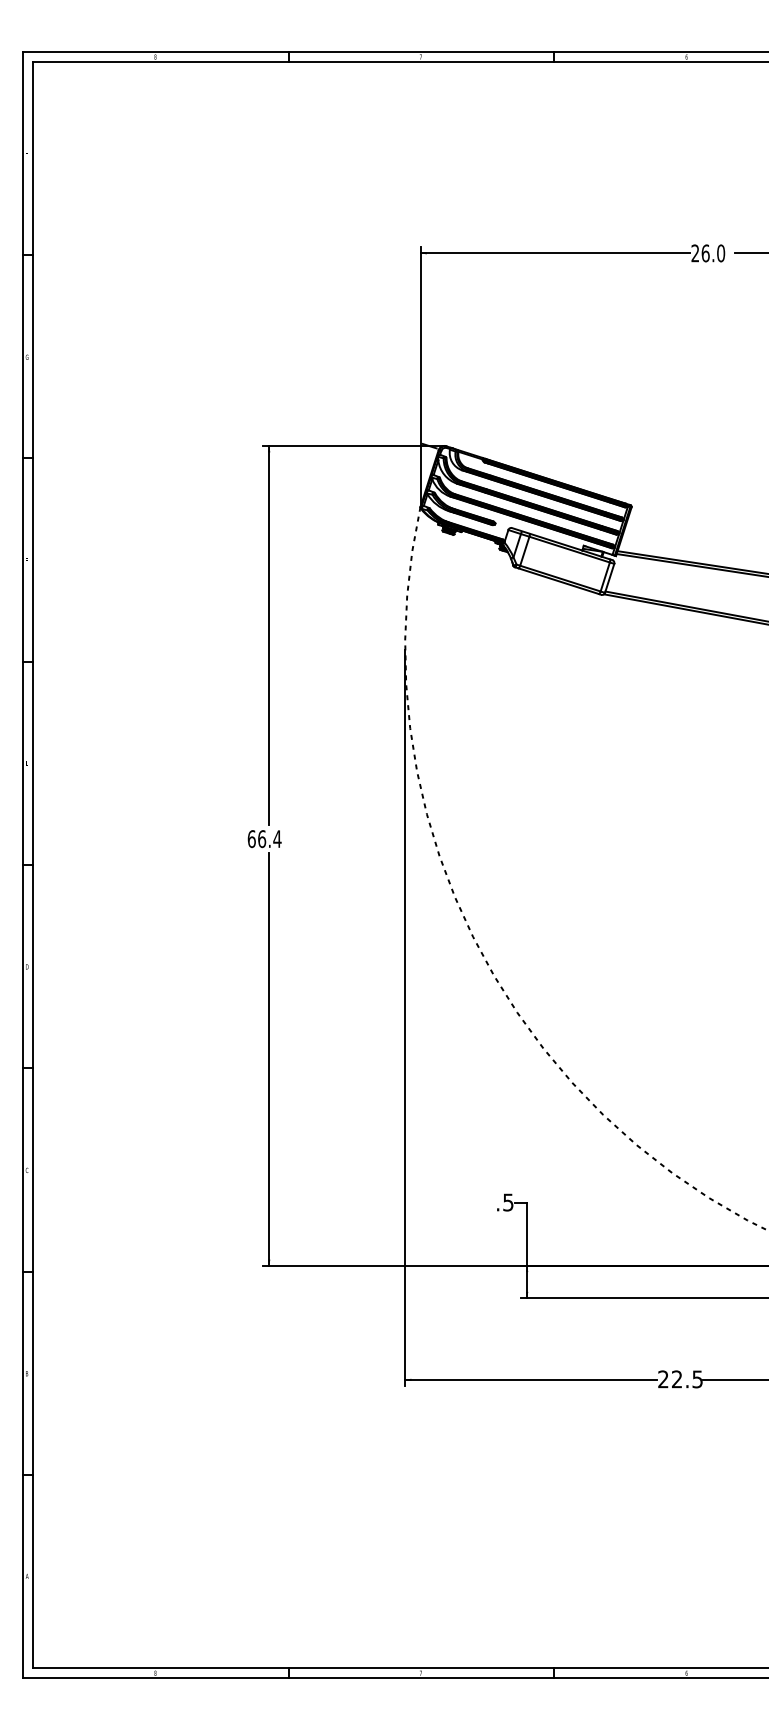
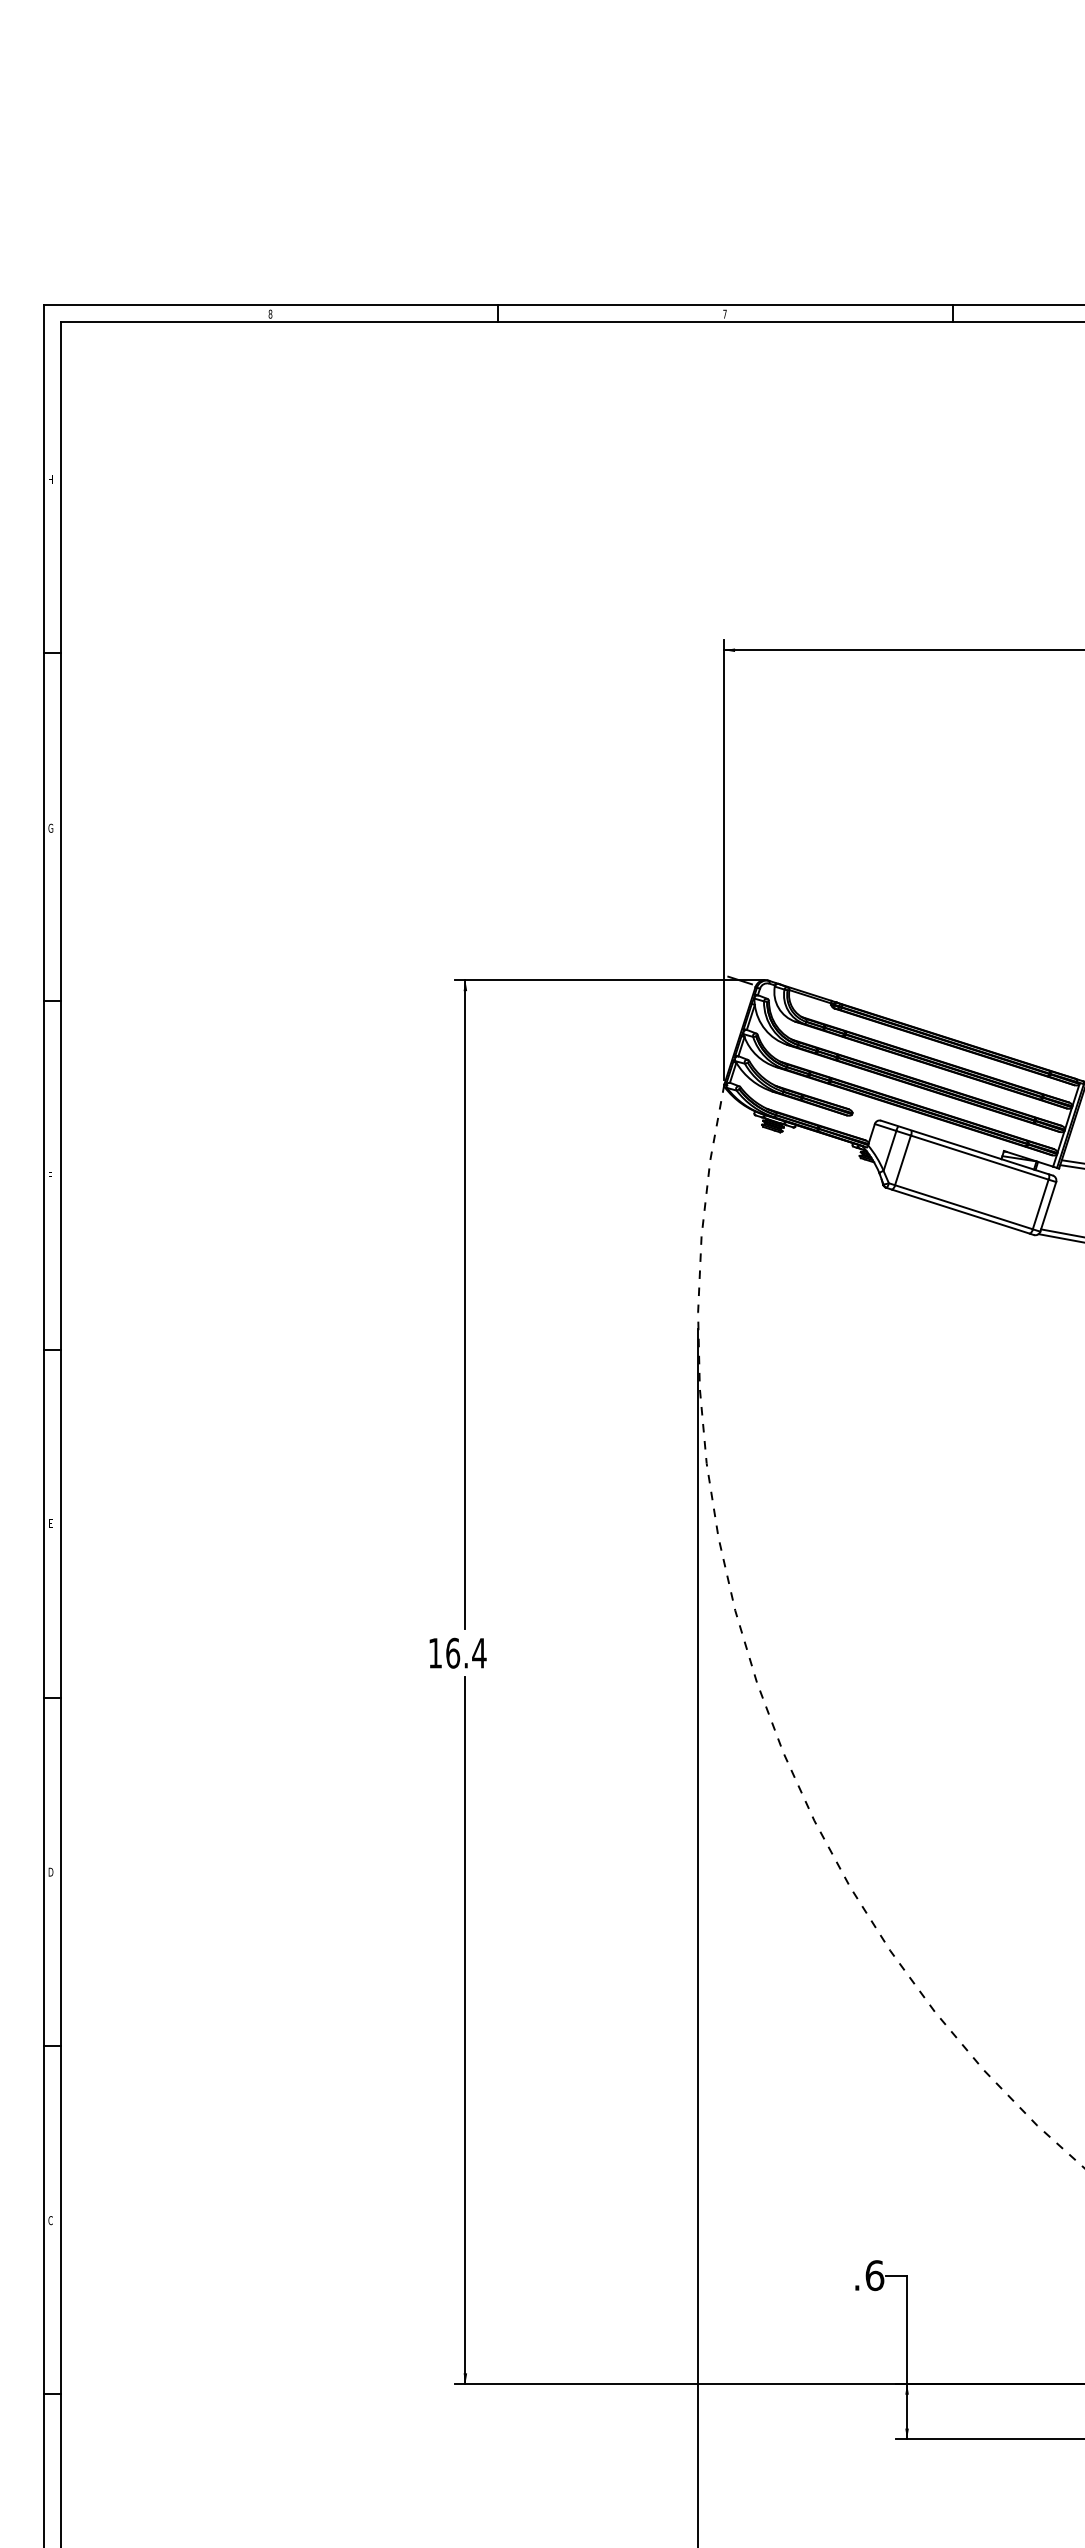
text: (251, 839) -> (434, 1653), 66.4 -> 16.4
text: (508, 1202) -> (875, 2275), .5 -> .6

